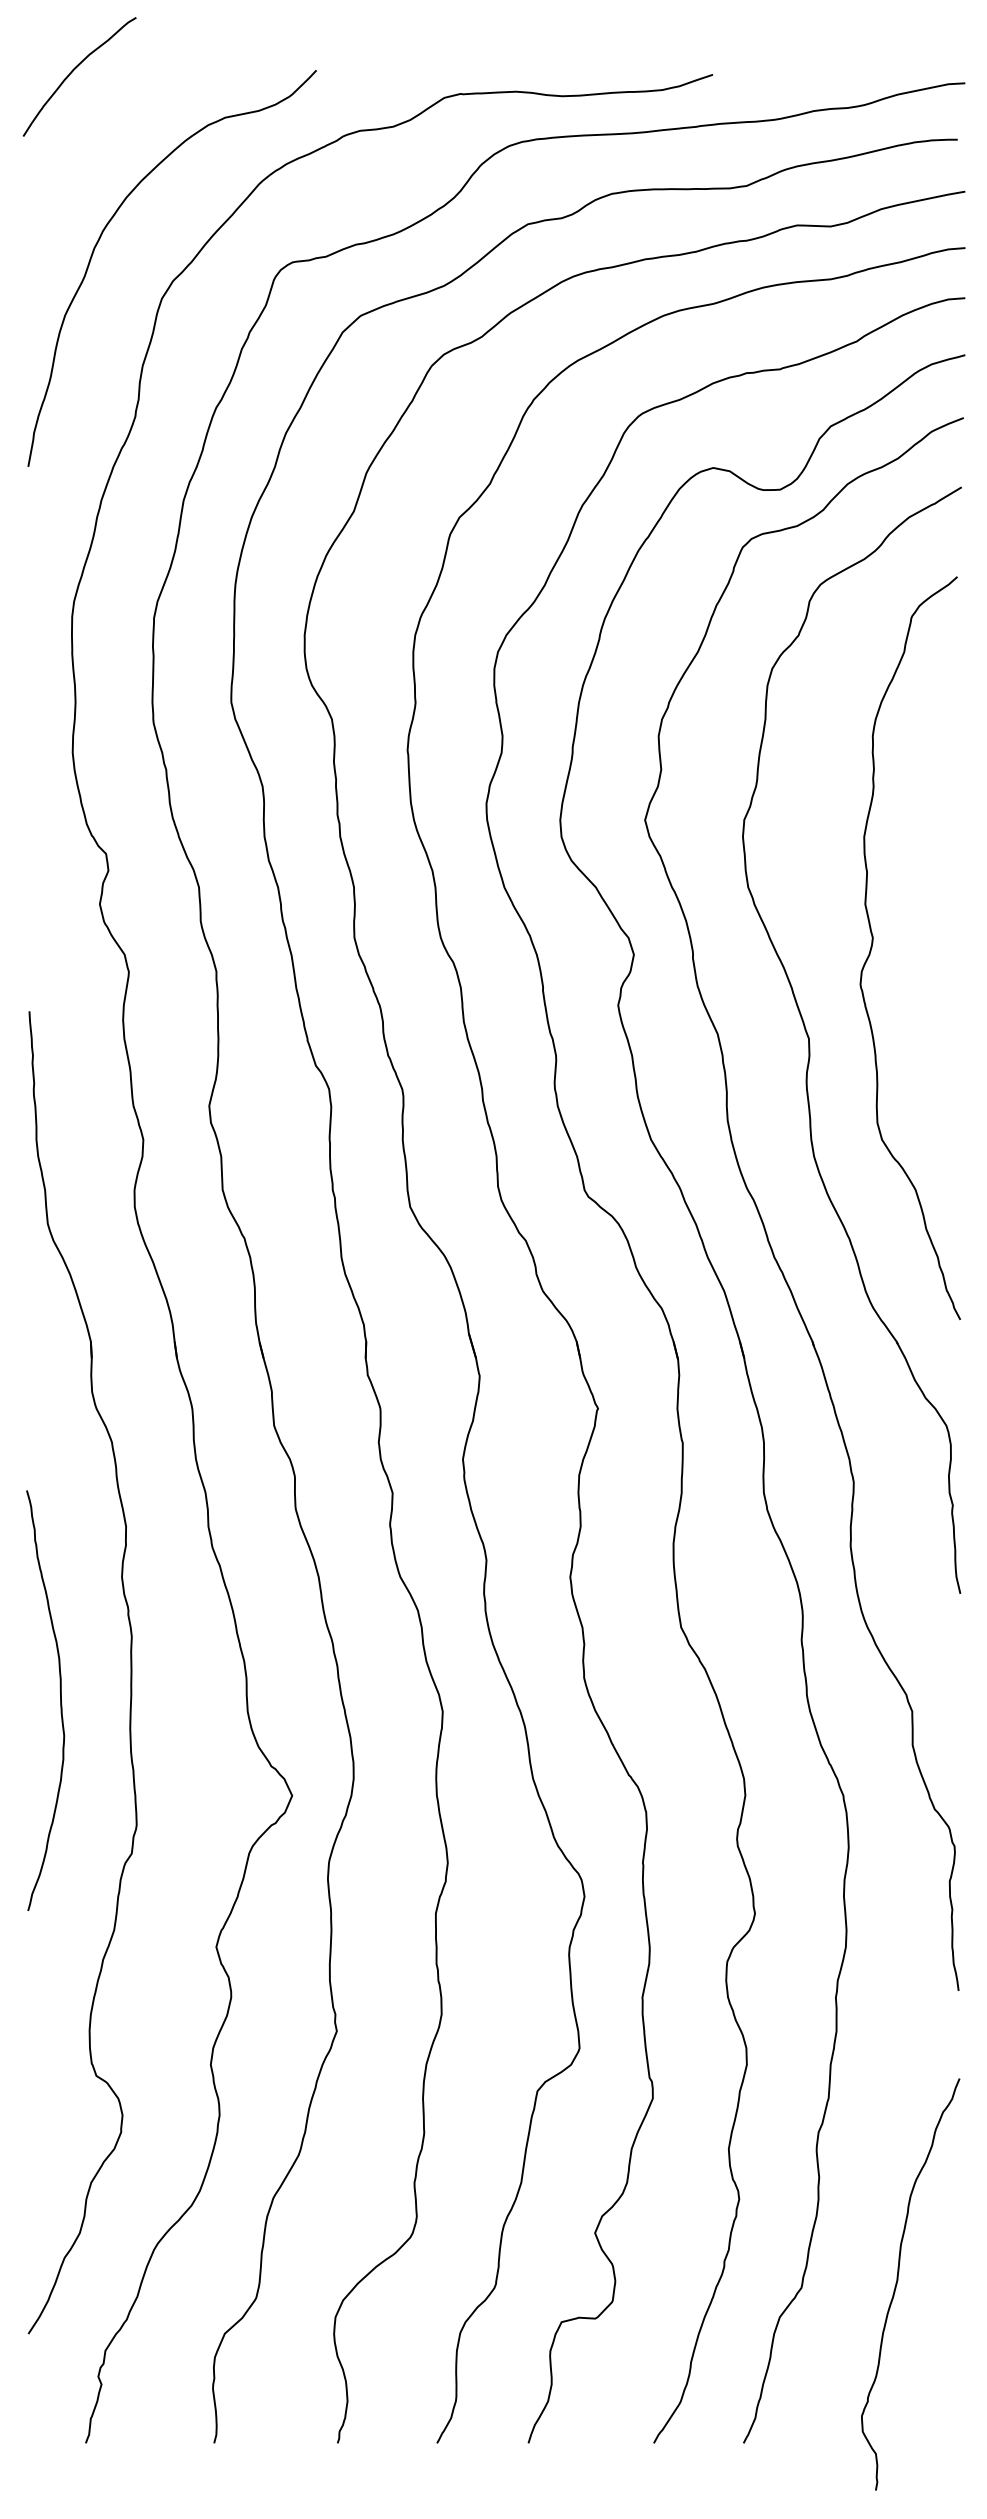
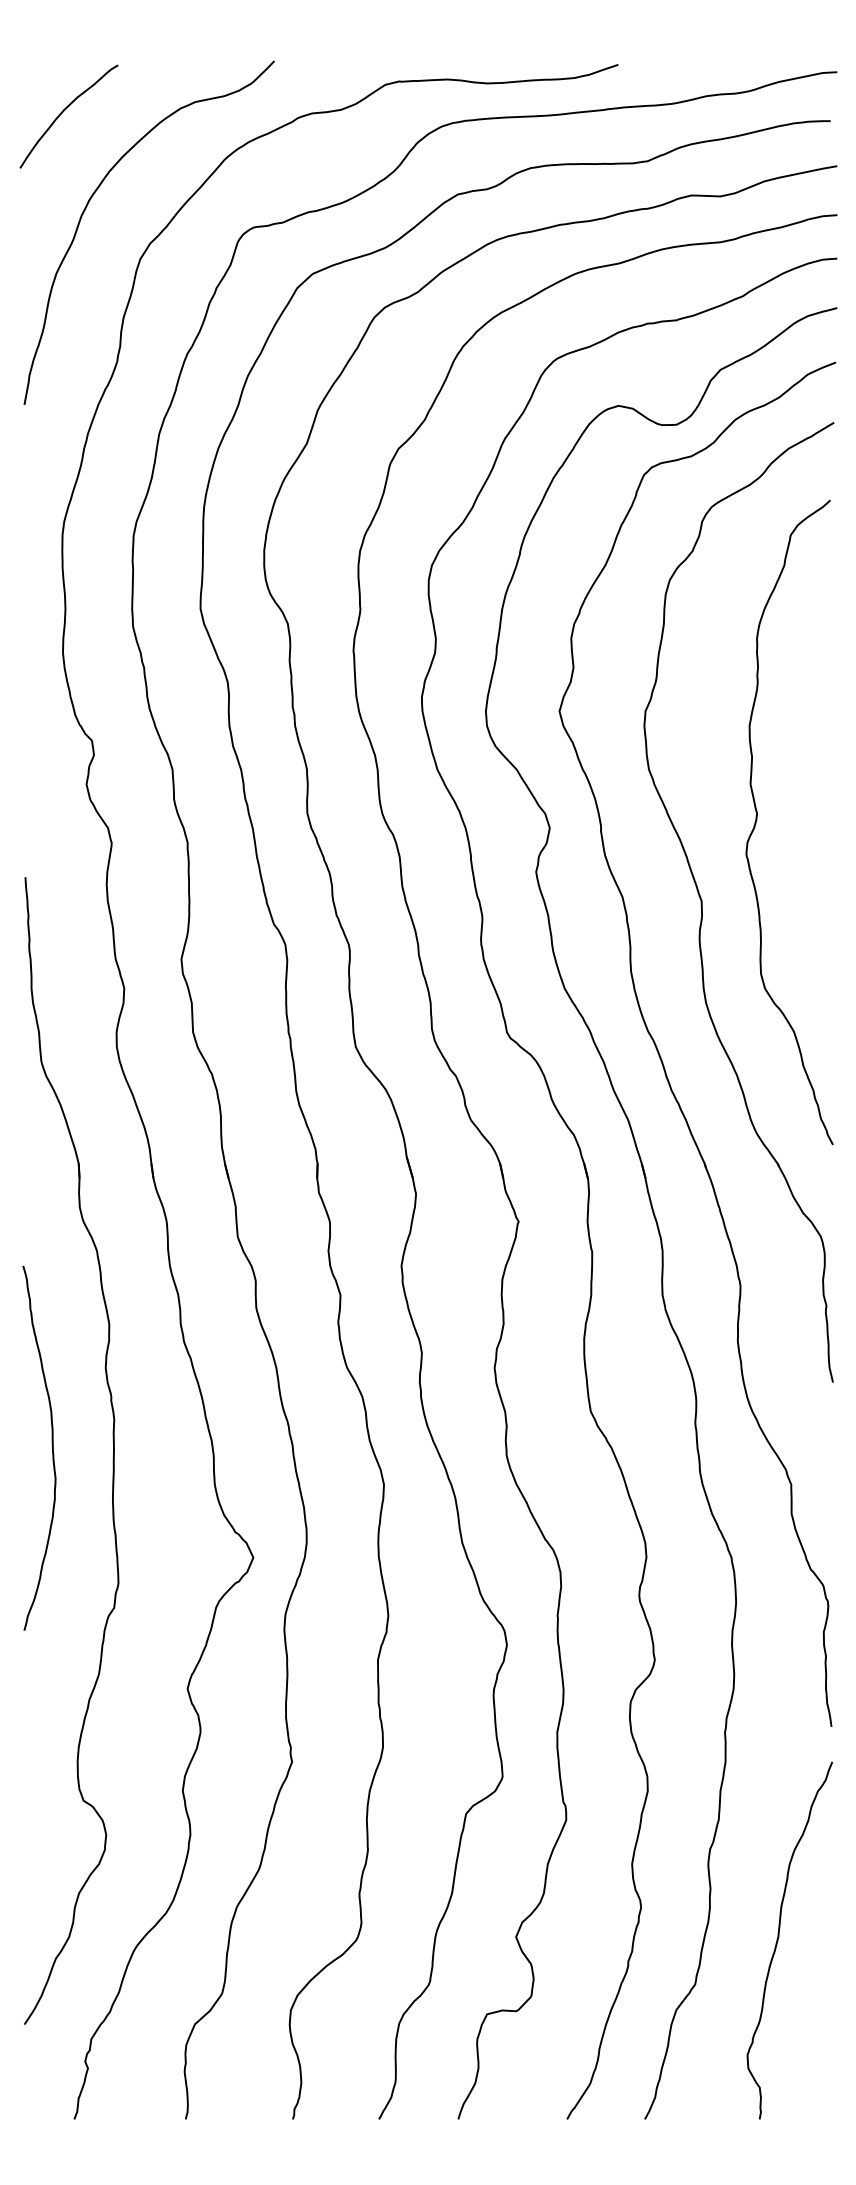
curve: (74, 70) -> (64, 111), moved
curve: (59, 1697) -> (51, 1445), moved
curve: (898, 2280) -> (779, 1937), moved

